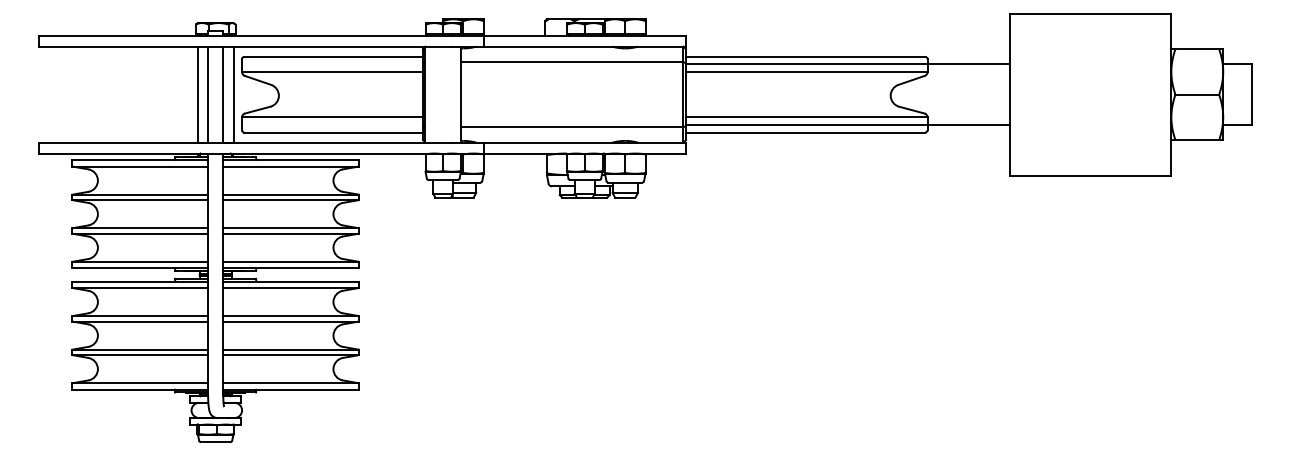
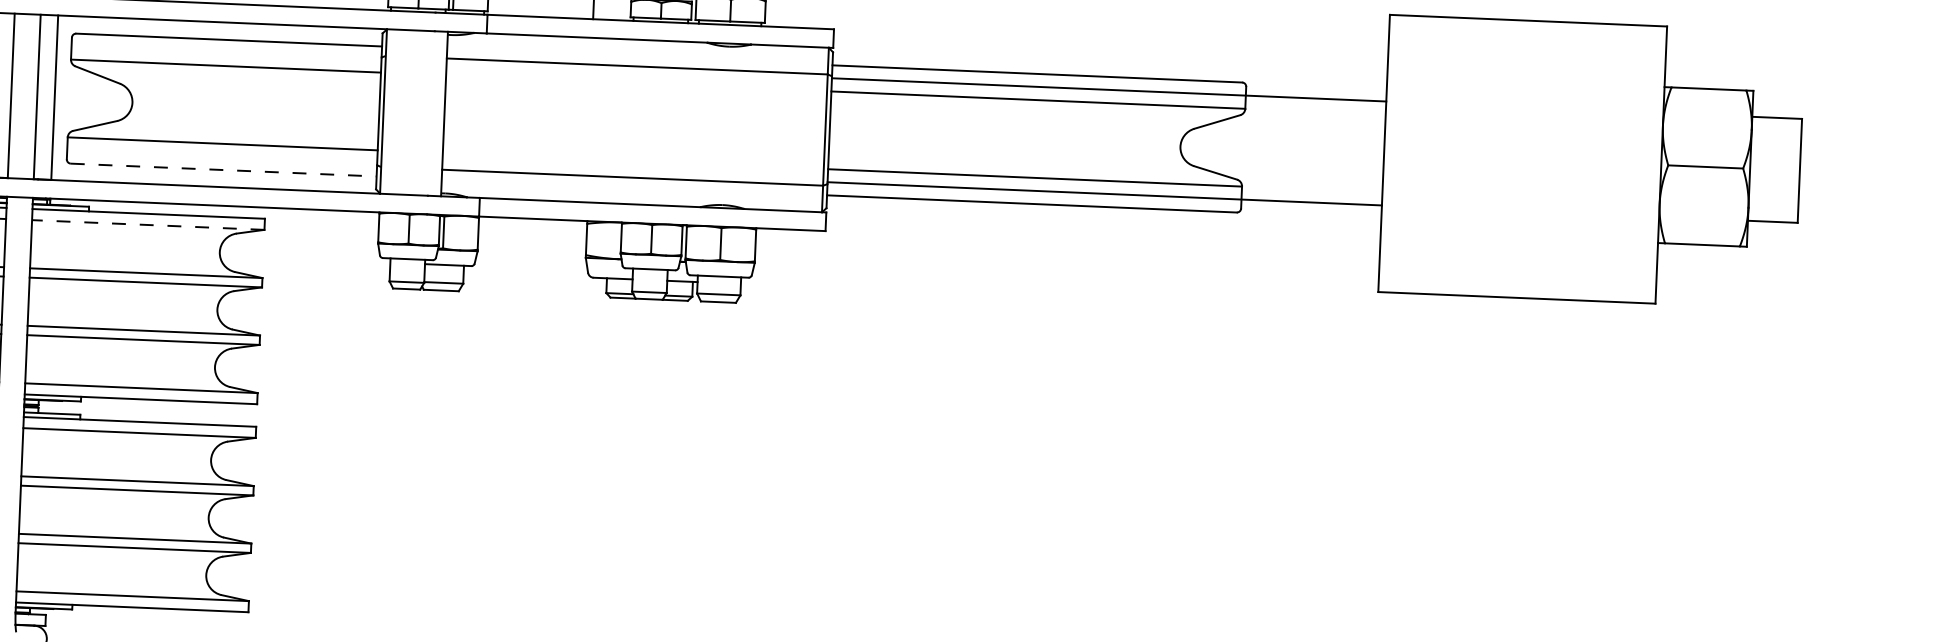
line: (334, 132) -> (225, 169), solid -> dashed
line: (291, 166) -> (148, 224), solid -> dashed

